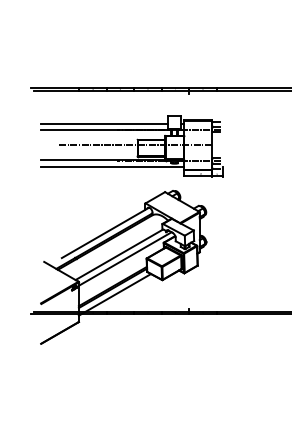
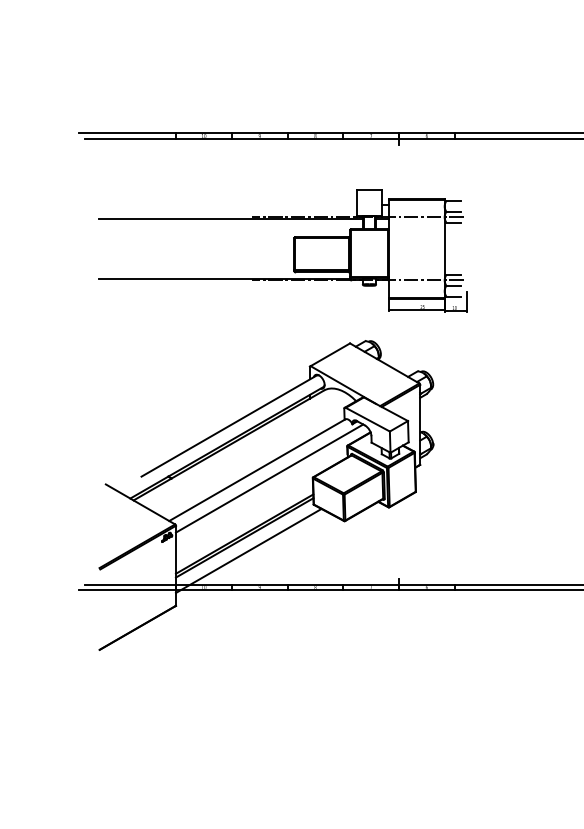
line: (104, 123) -> (227, 204), removed
line: (136, 145) -> (292, 249), removed
line: (112, 166) -> (243, 291), removed

